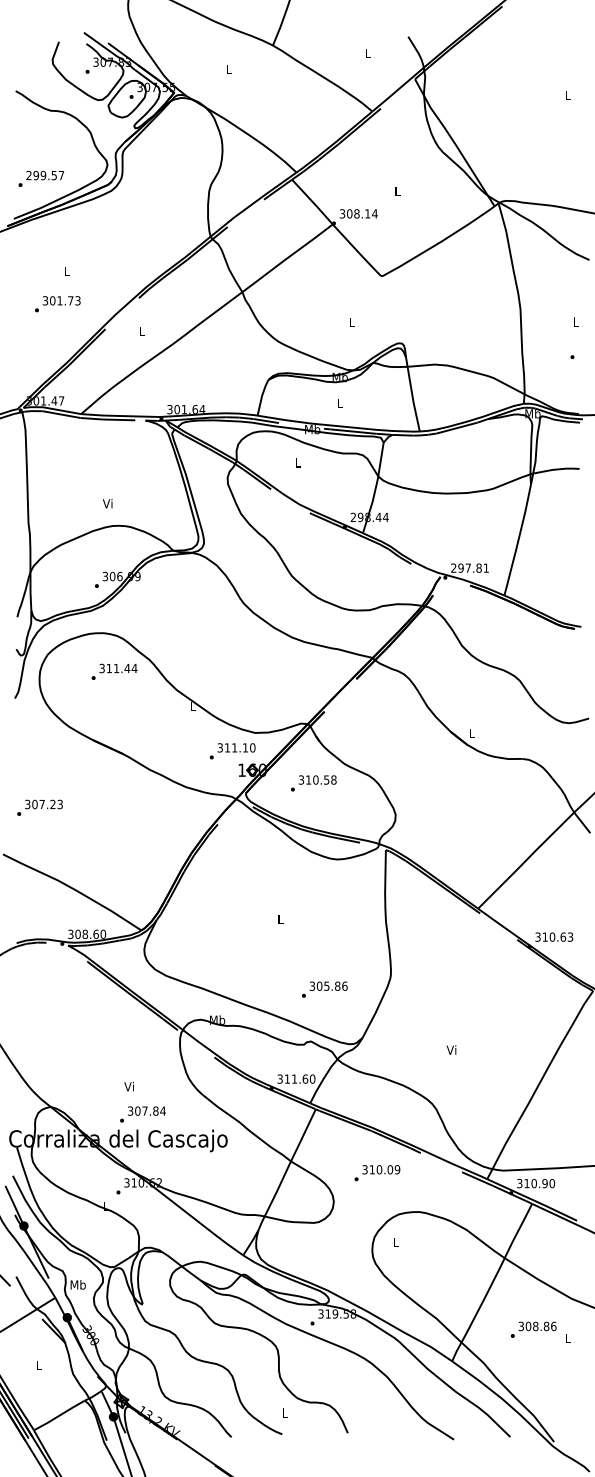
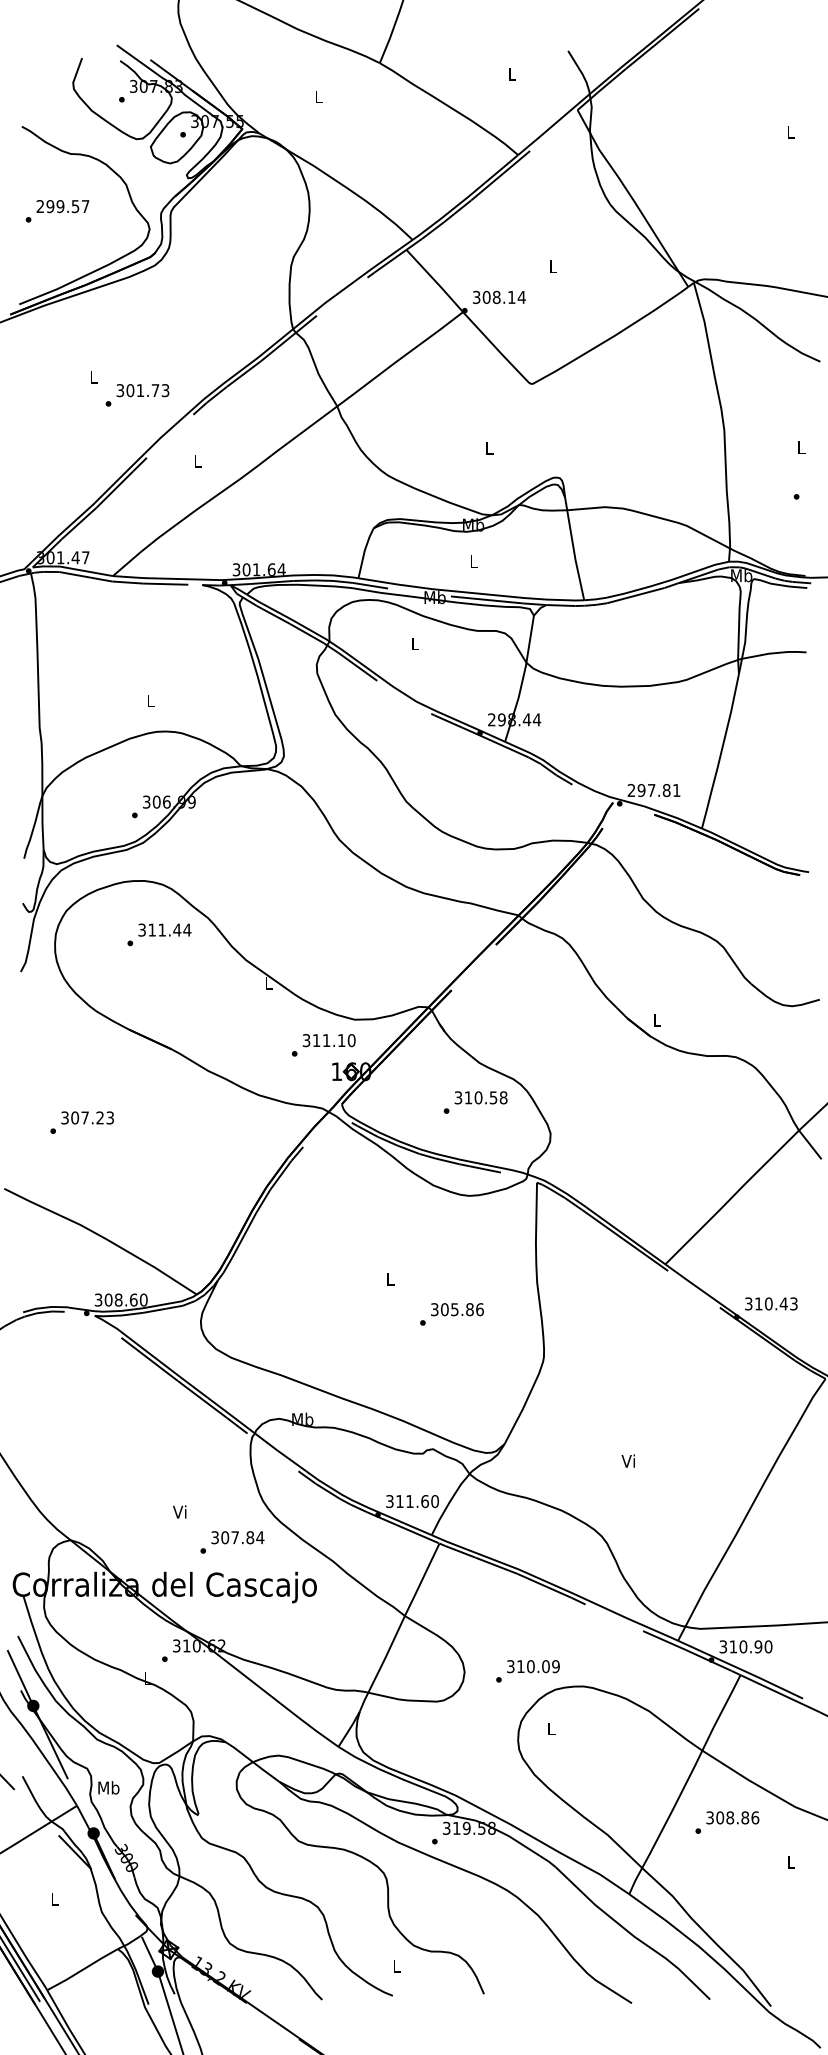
text: (41, 178) -> (57, 210), moved
text: (57, 304) -> (137, 395), moved
text: (107, 503) -> (149, 700), Vi -> L
text: (313, 783) -> (475, 1102), moved
text: (39, 807) -> (81, 1122), moved
text: (562, 936) -> (782, 1303), 310.63 -> 310.43
text: (324, 989) -> (451, 1314), moved
text: (142, 1114) -> (231, 1542), moved
text: (377, 1173) -> (528, 1671), moved
text: (533, 1329) -> (727, 1822), moved

